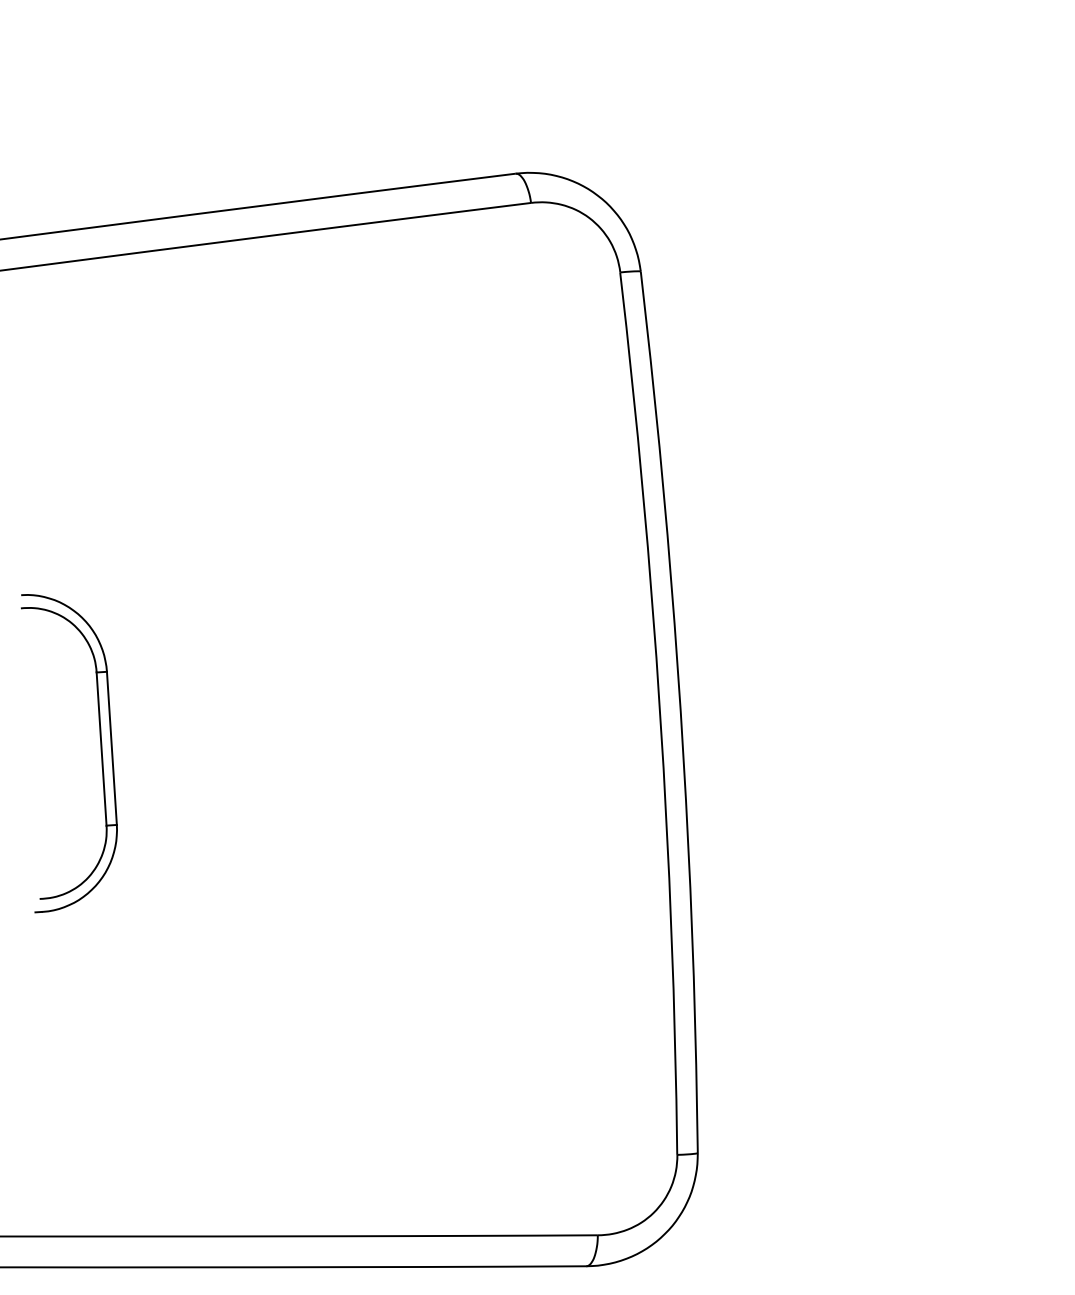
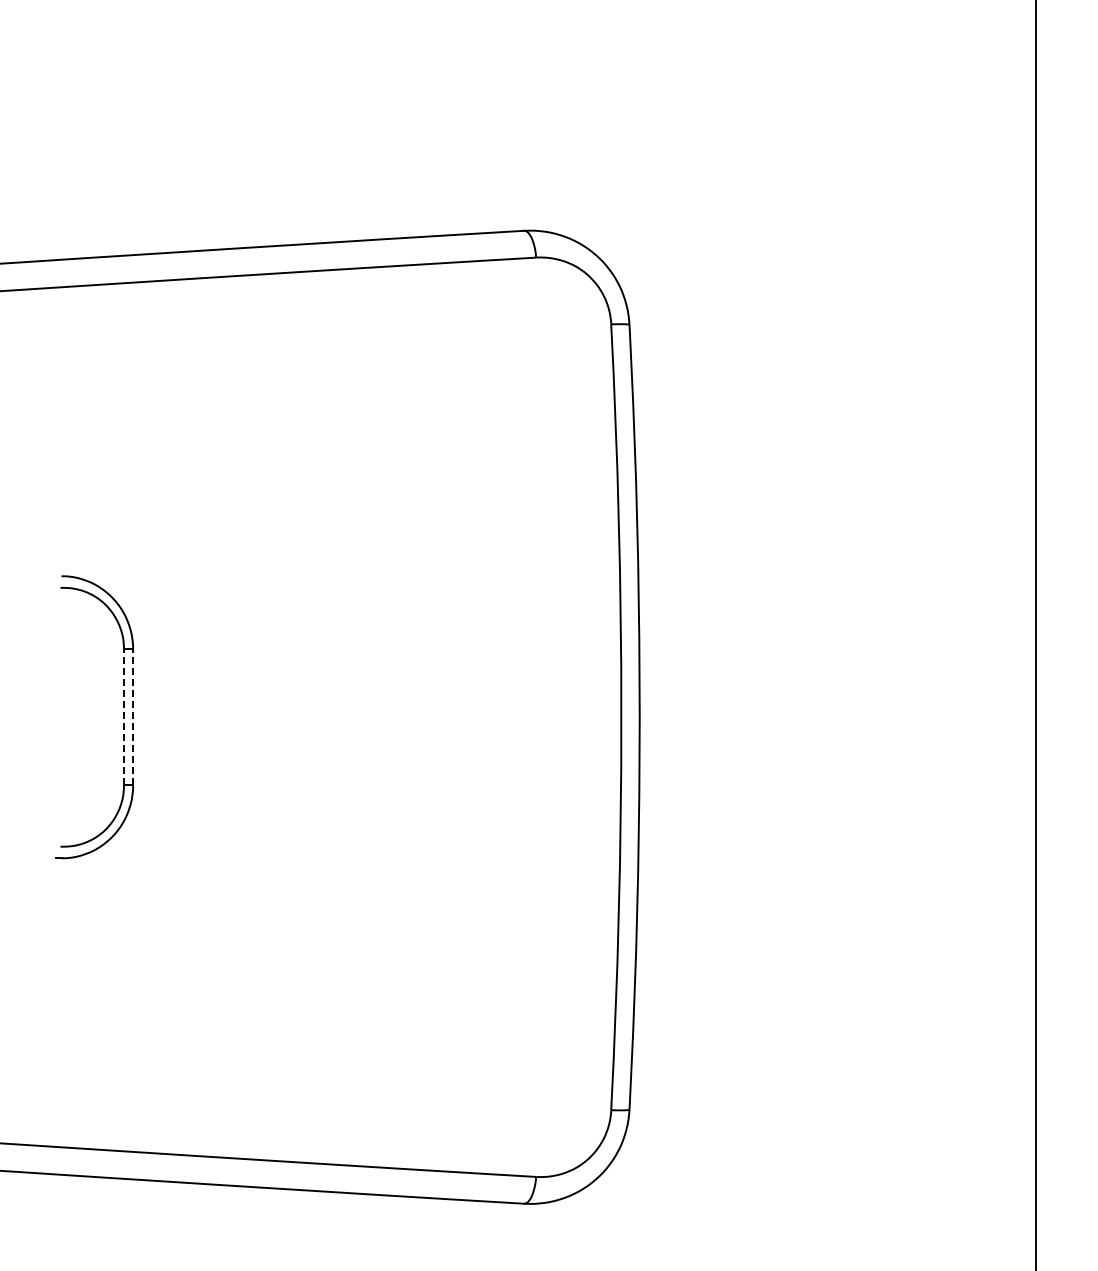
line: (112, 747) -> (133, 716), solid -> dashed
line: (102, 748) -> (124, 716), solid -> dashed

